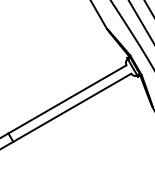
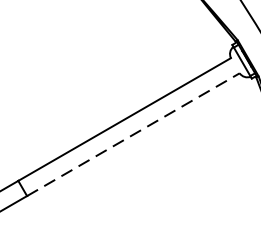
line: (72, 107) -> (133, 134), solid -> dashed

